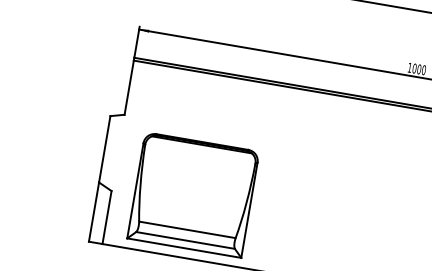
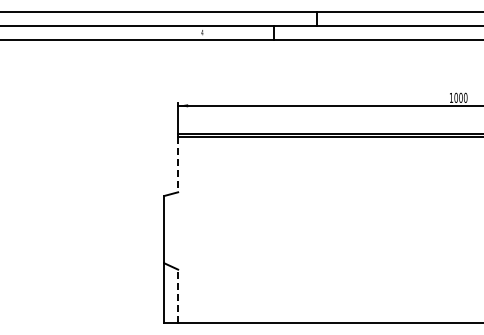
line: (129, 88) -> (178, 165), solid -> dashed
part: (193, 194) -> (259, 259), removed
line: (107, 217) -> (178, 296), solid -> dashed

